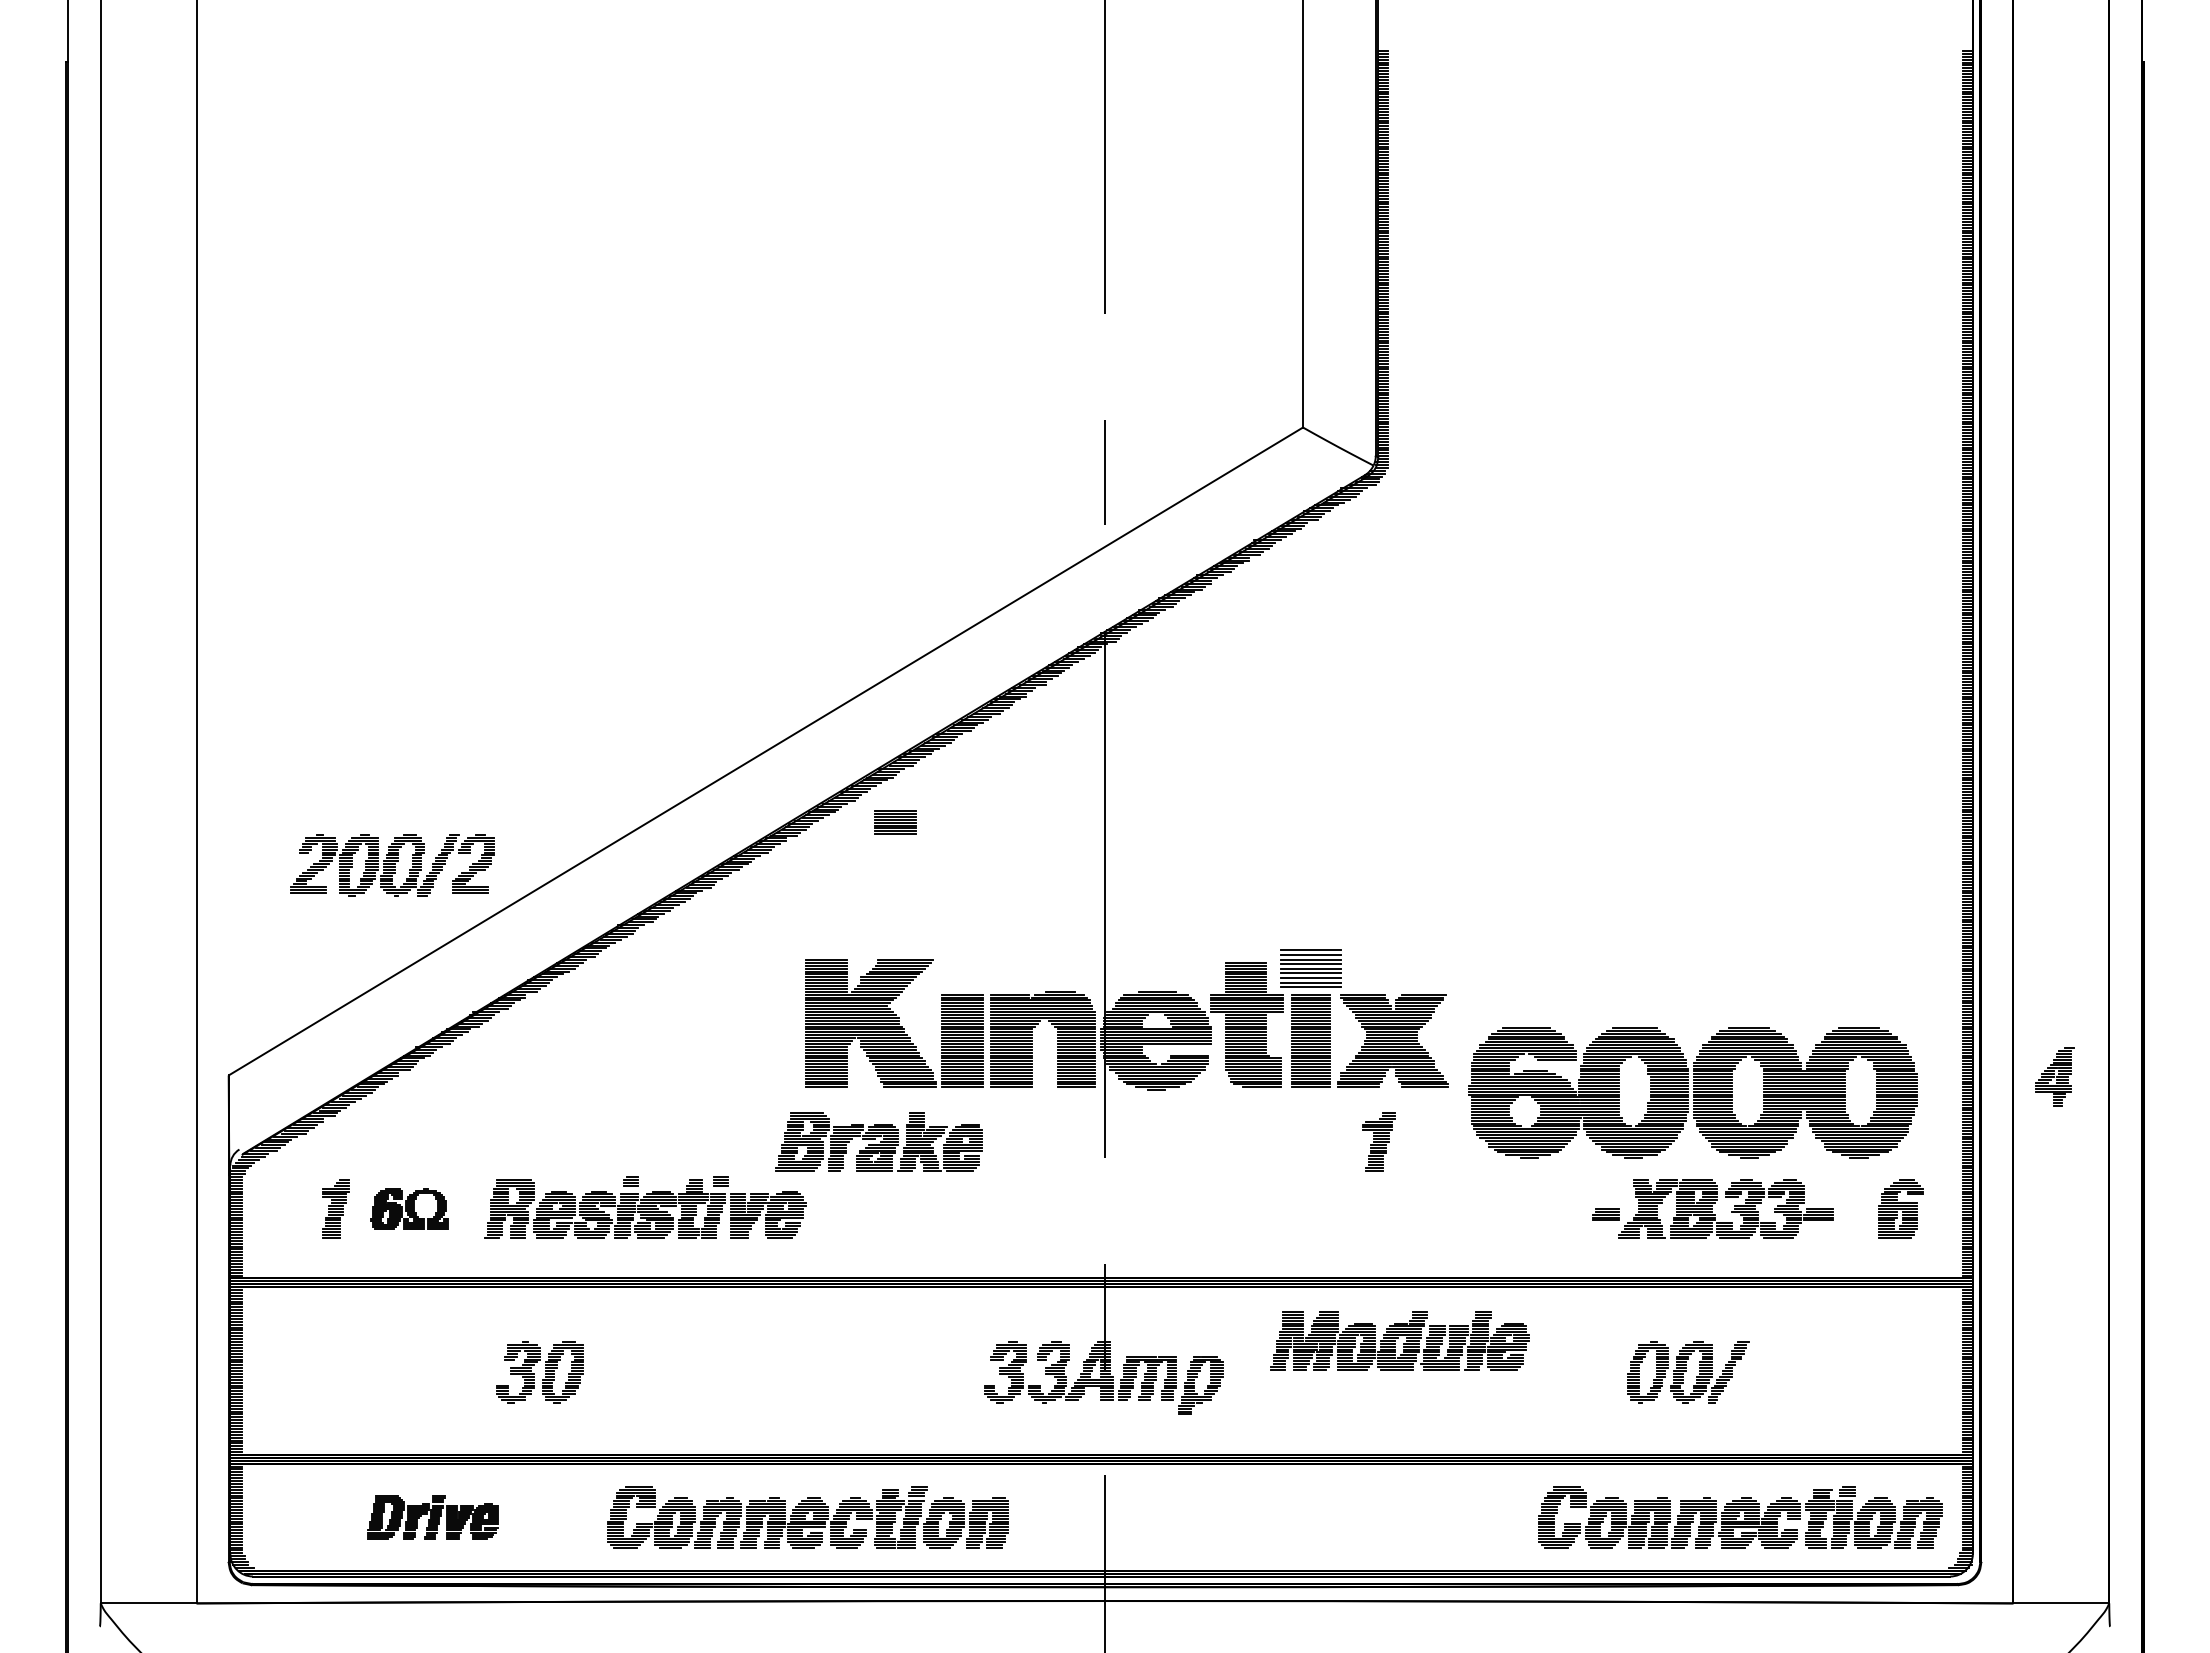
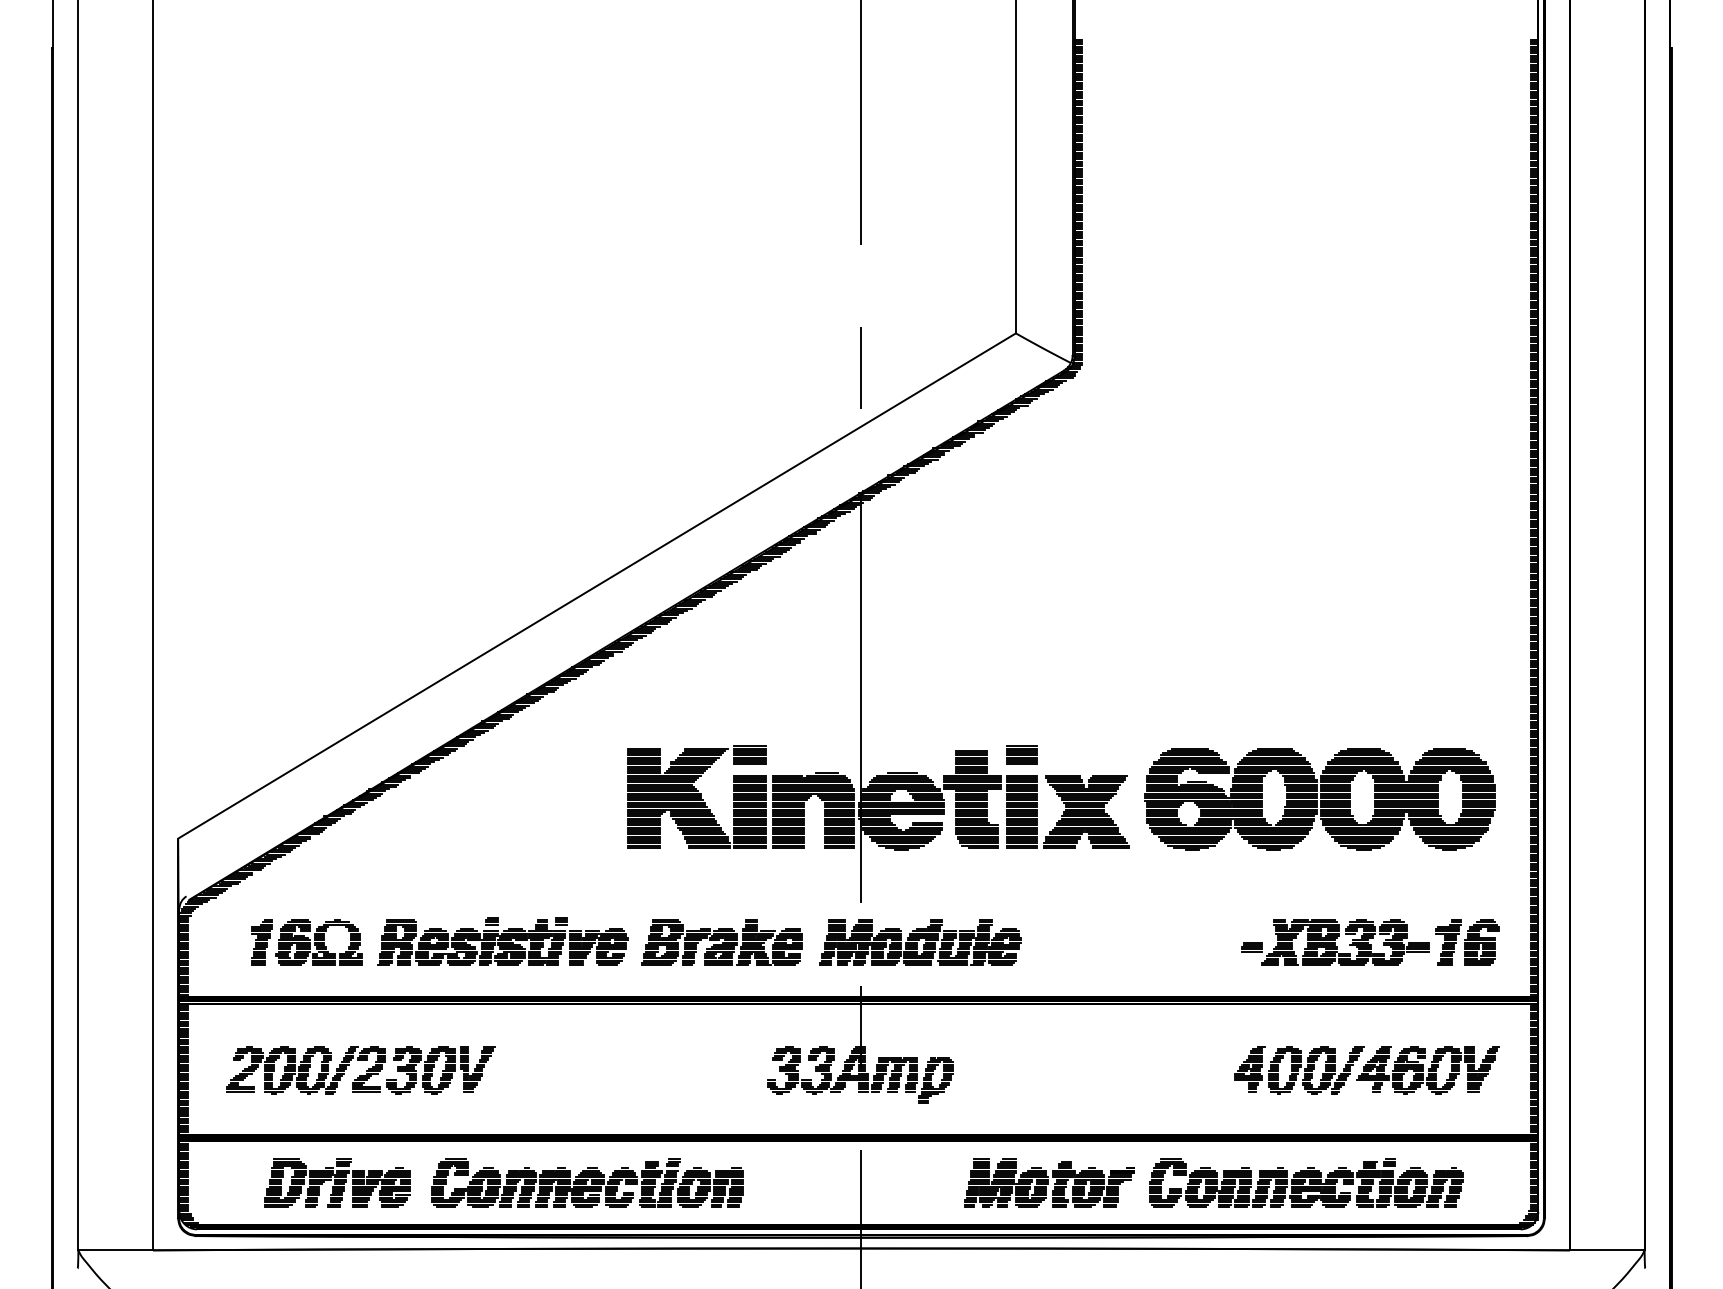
part: (895, 822) -> (750, 755), moved
part: (392, 865) -> (305, 1070), moved
part: (1310, 968) -> (1021, 755), size x0.62
part: (2054, 1076) -> (1249, 1068), moved
part: (1692, 1092) -> (1319, 798), moved
part: (878, 1141) -> (721, 942), moved
part: (1378, 1141) -> (1448, 942), moved
part: (409, 1208) -> (319, 942), size x1.43
part: (1399, 1340) -> (920, 942), moved
part: (613, 1370) -> (478, 1068), added
part: (1831, 1372) -> (1428, 1070), added
part: (432, 1517) -> (337, 1183), size x1.43
part: (807, 1517) -> (587, 1183), moved
part: (1345, 1517) -> (1049, 1183), added
part: (1740, 1517) -> (1306, 1183), moved

